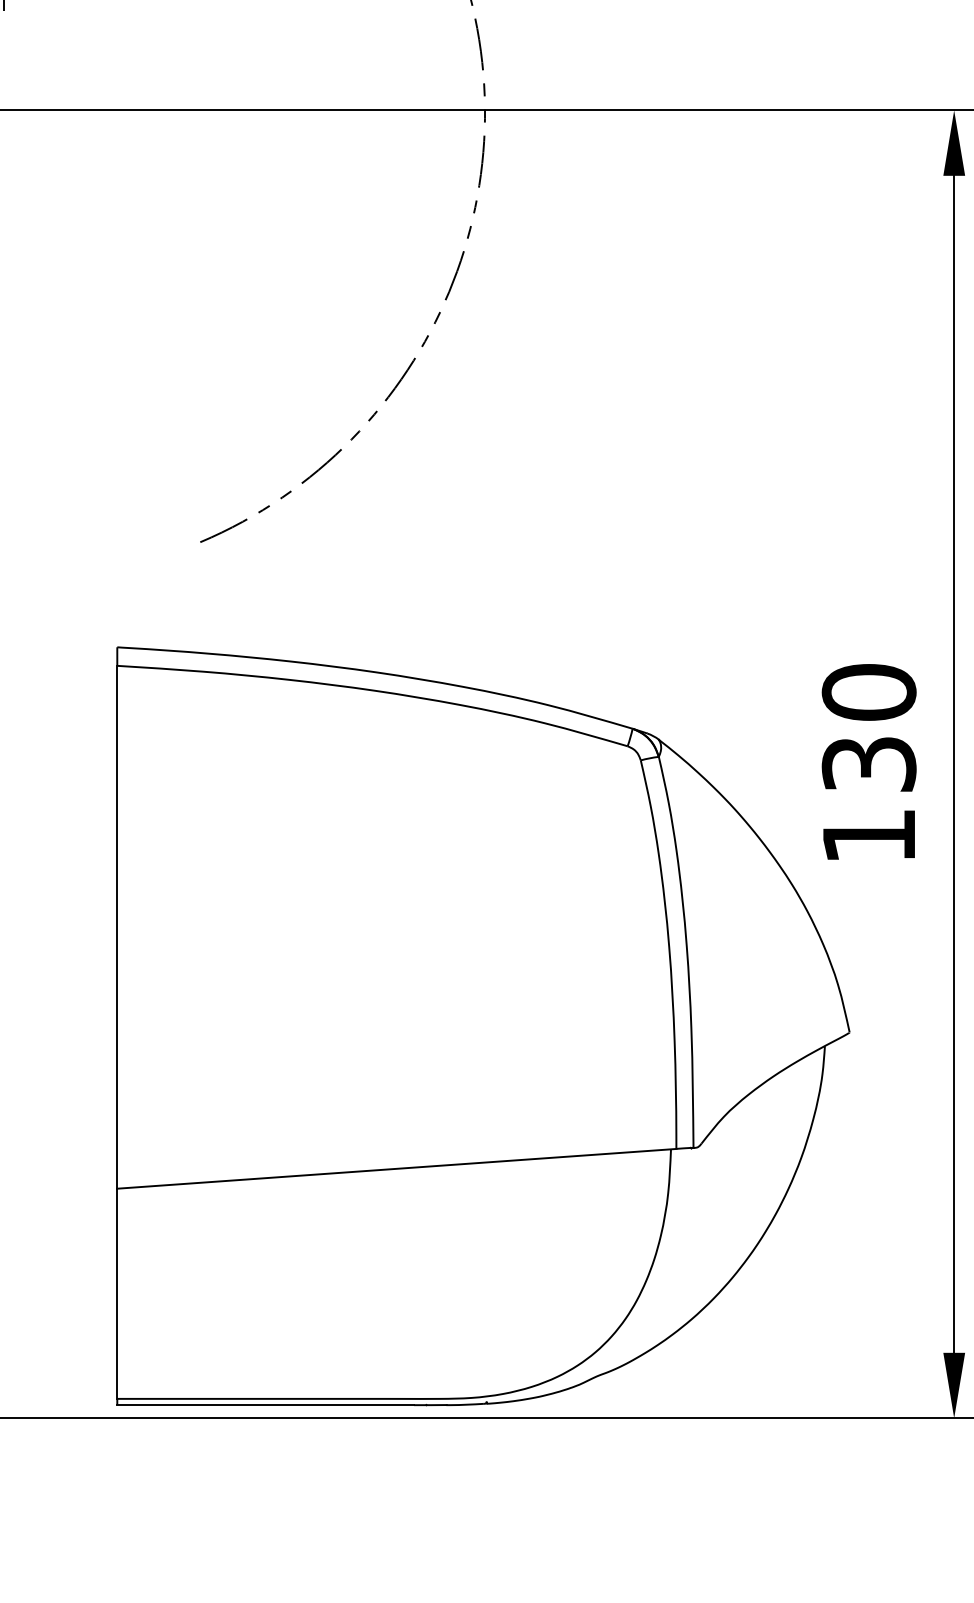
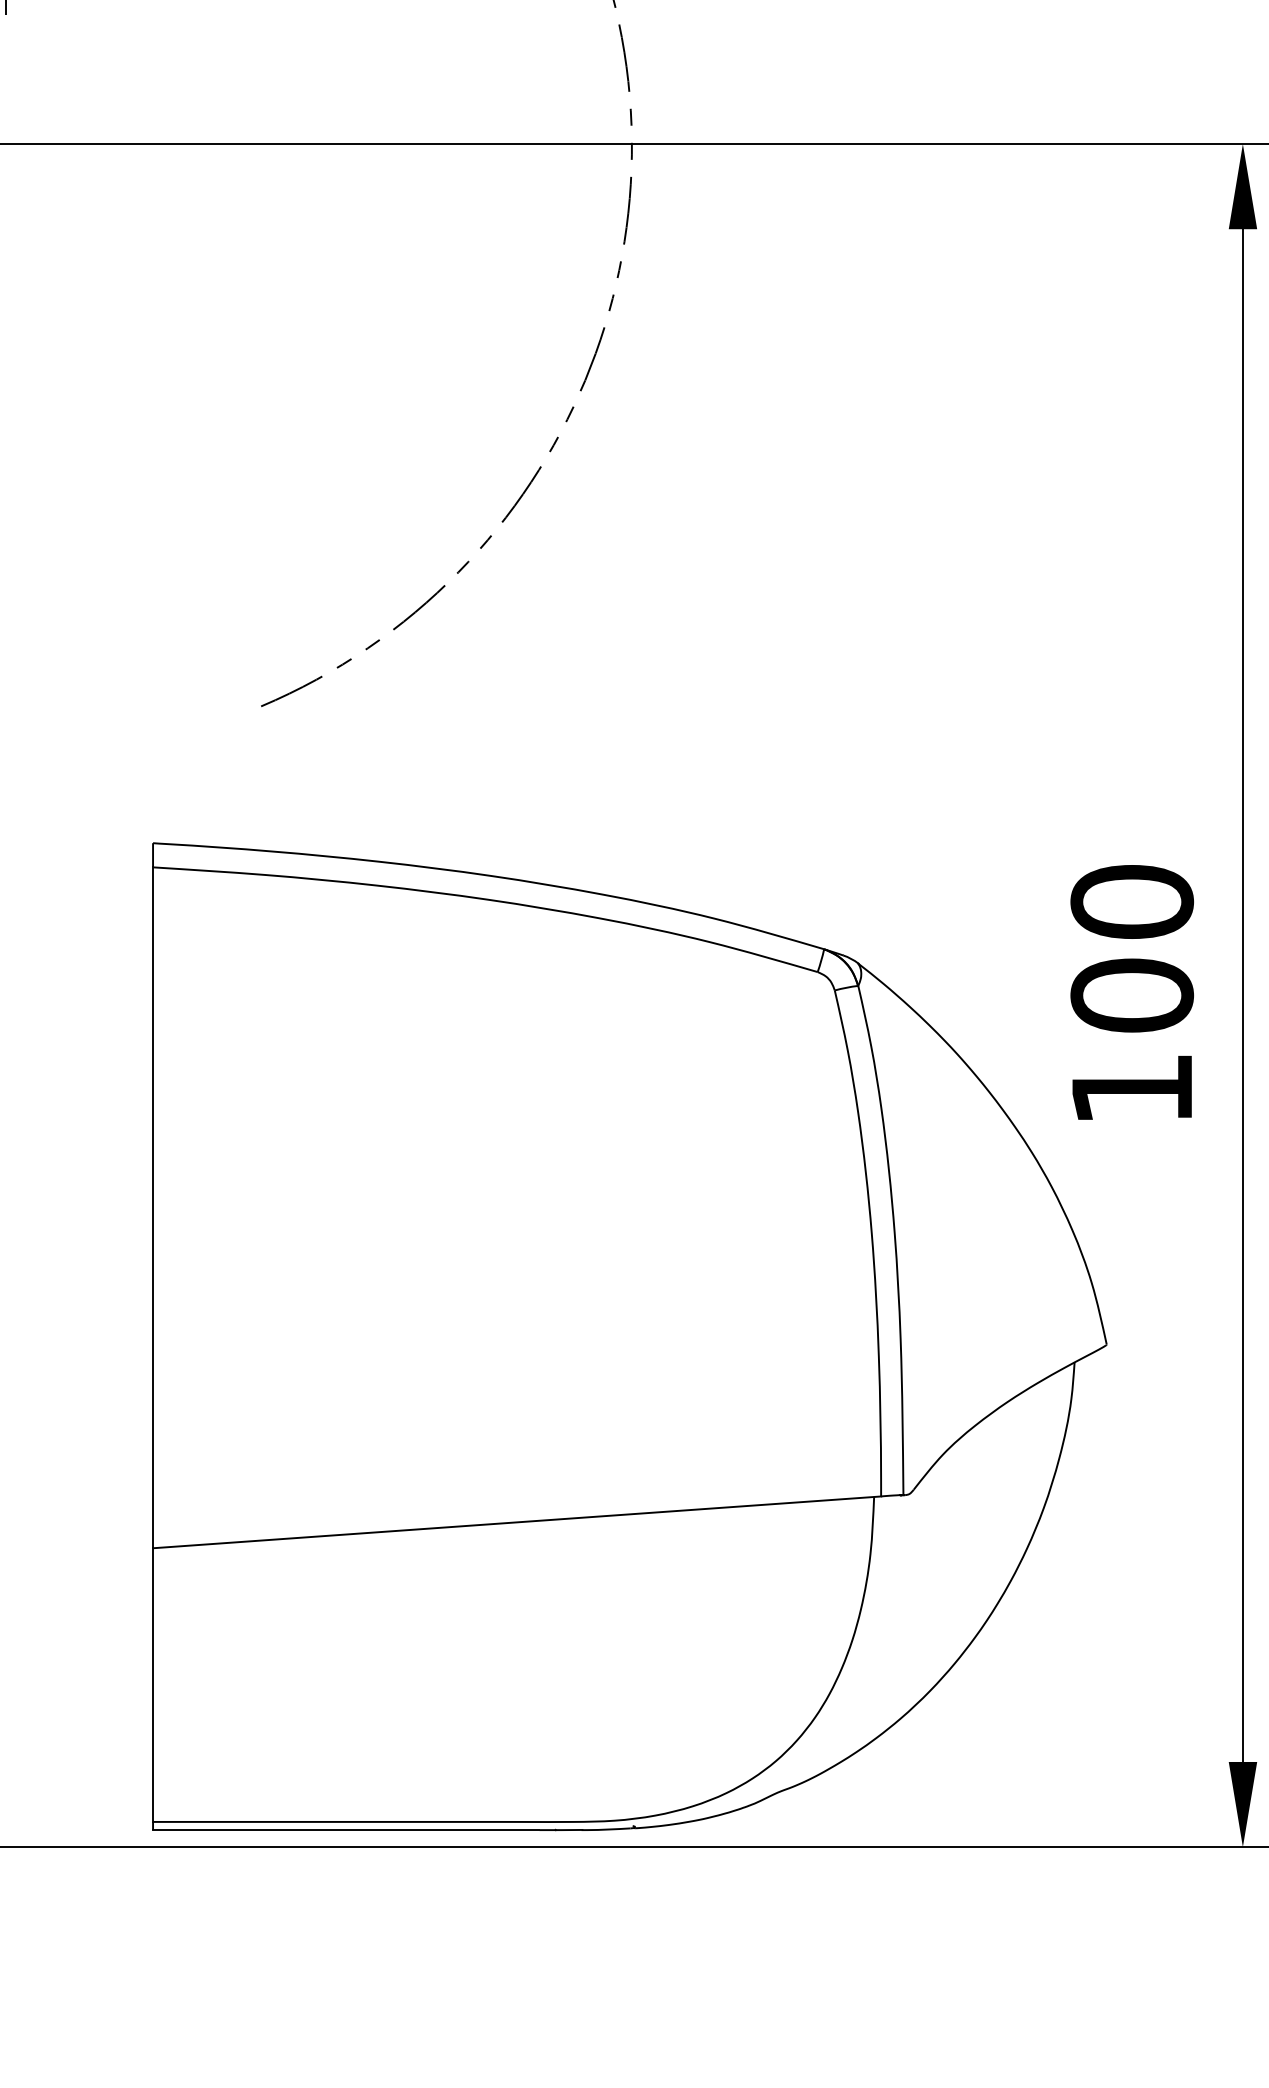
text: (869, 764) -> (1132, 995), 130 -> 100

